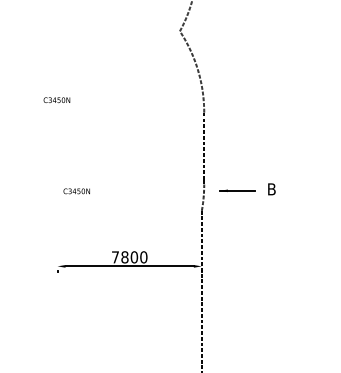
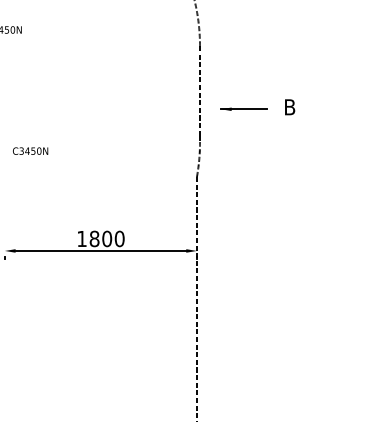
part: (247, 189) -> (257, 107), moved
text: (115, 257) -> (82, 239), 7800 -> 1800

